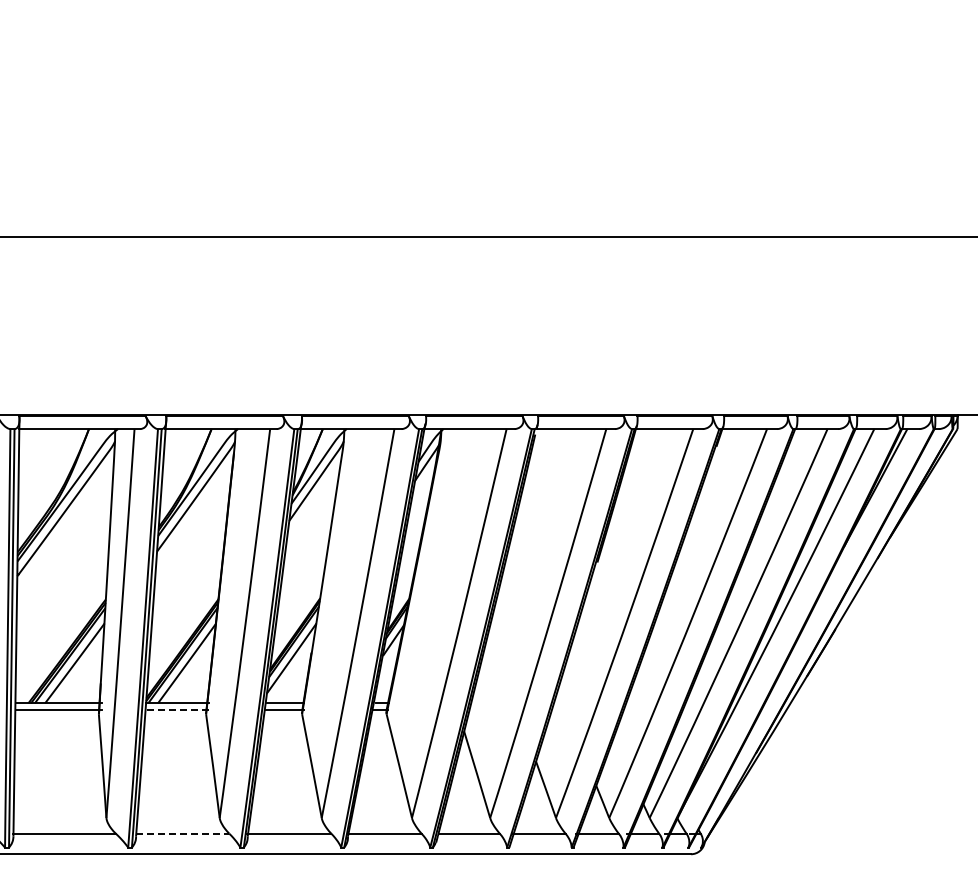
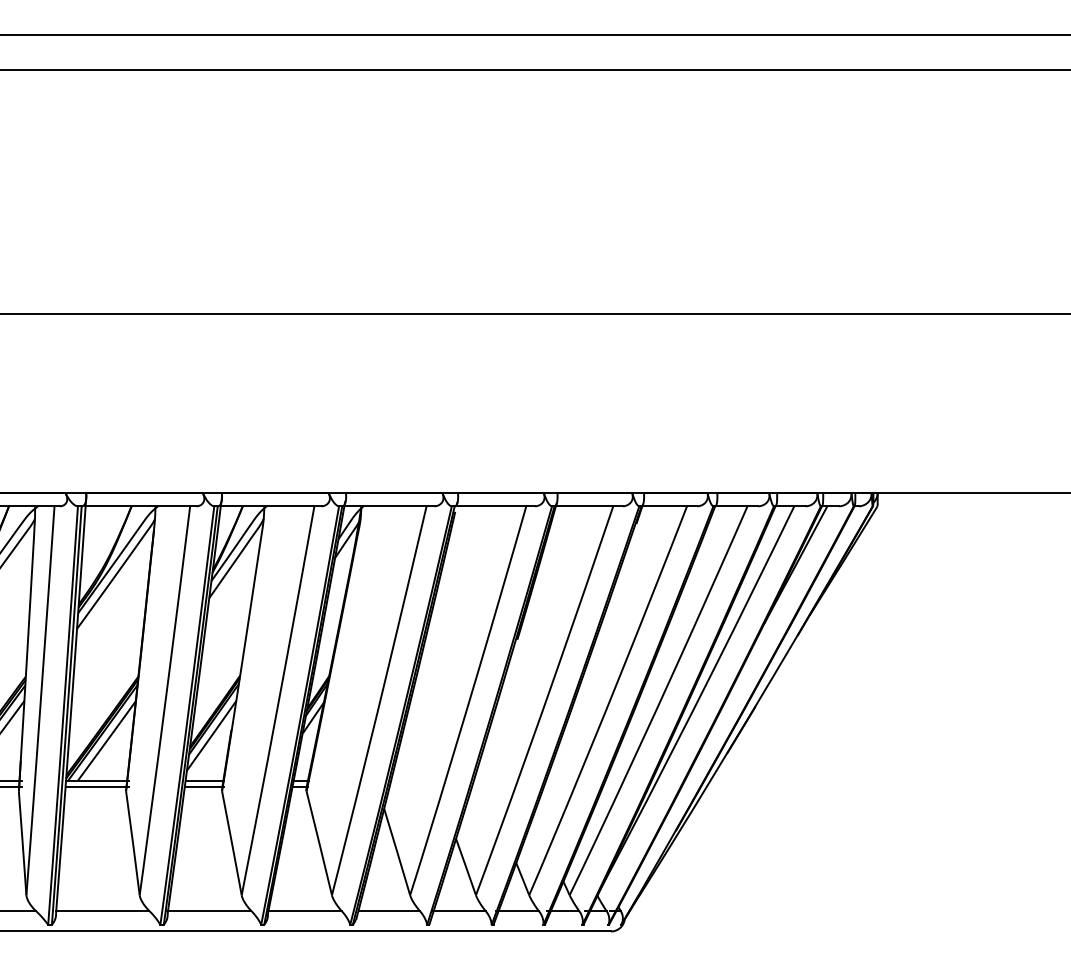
line: (177, 710) -> (97, 787), dashed -> solid
line: (182, 833) -> (102, 910), dashed -> solid

